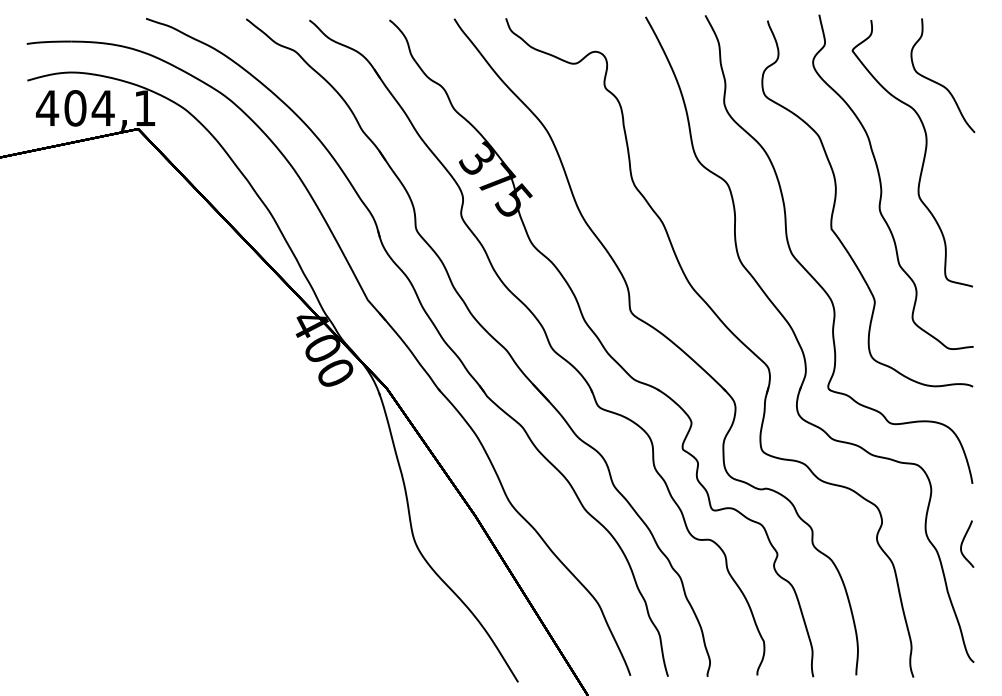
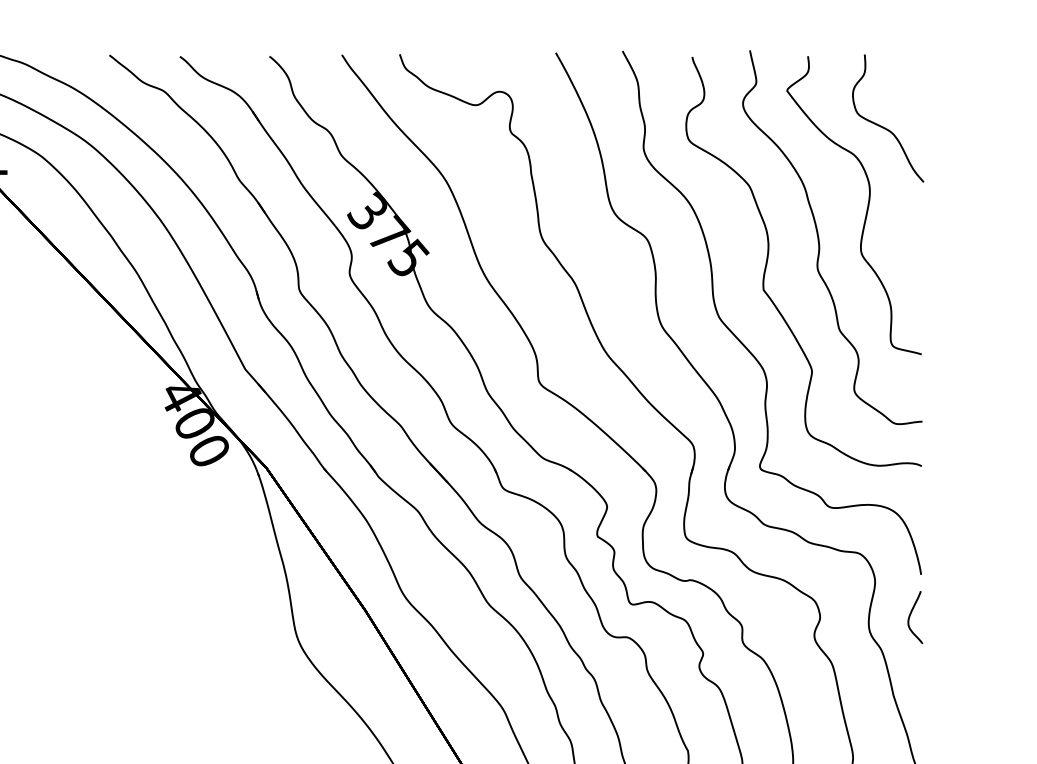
curve: (963, 542) -> (911, 615), moved

